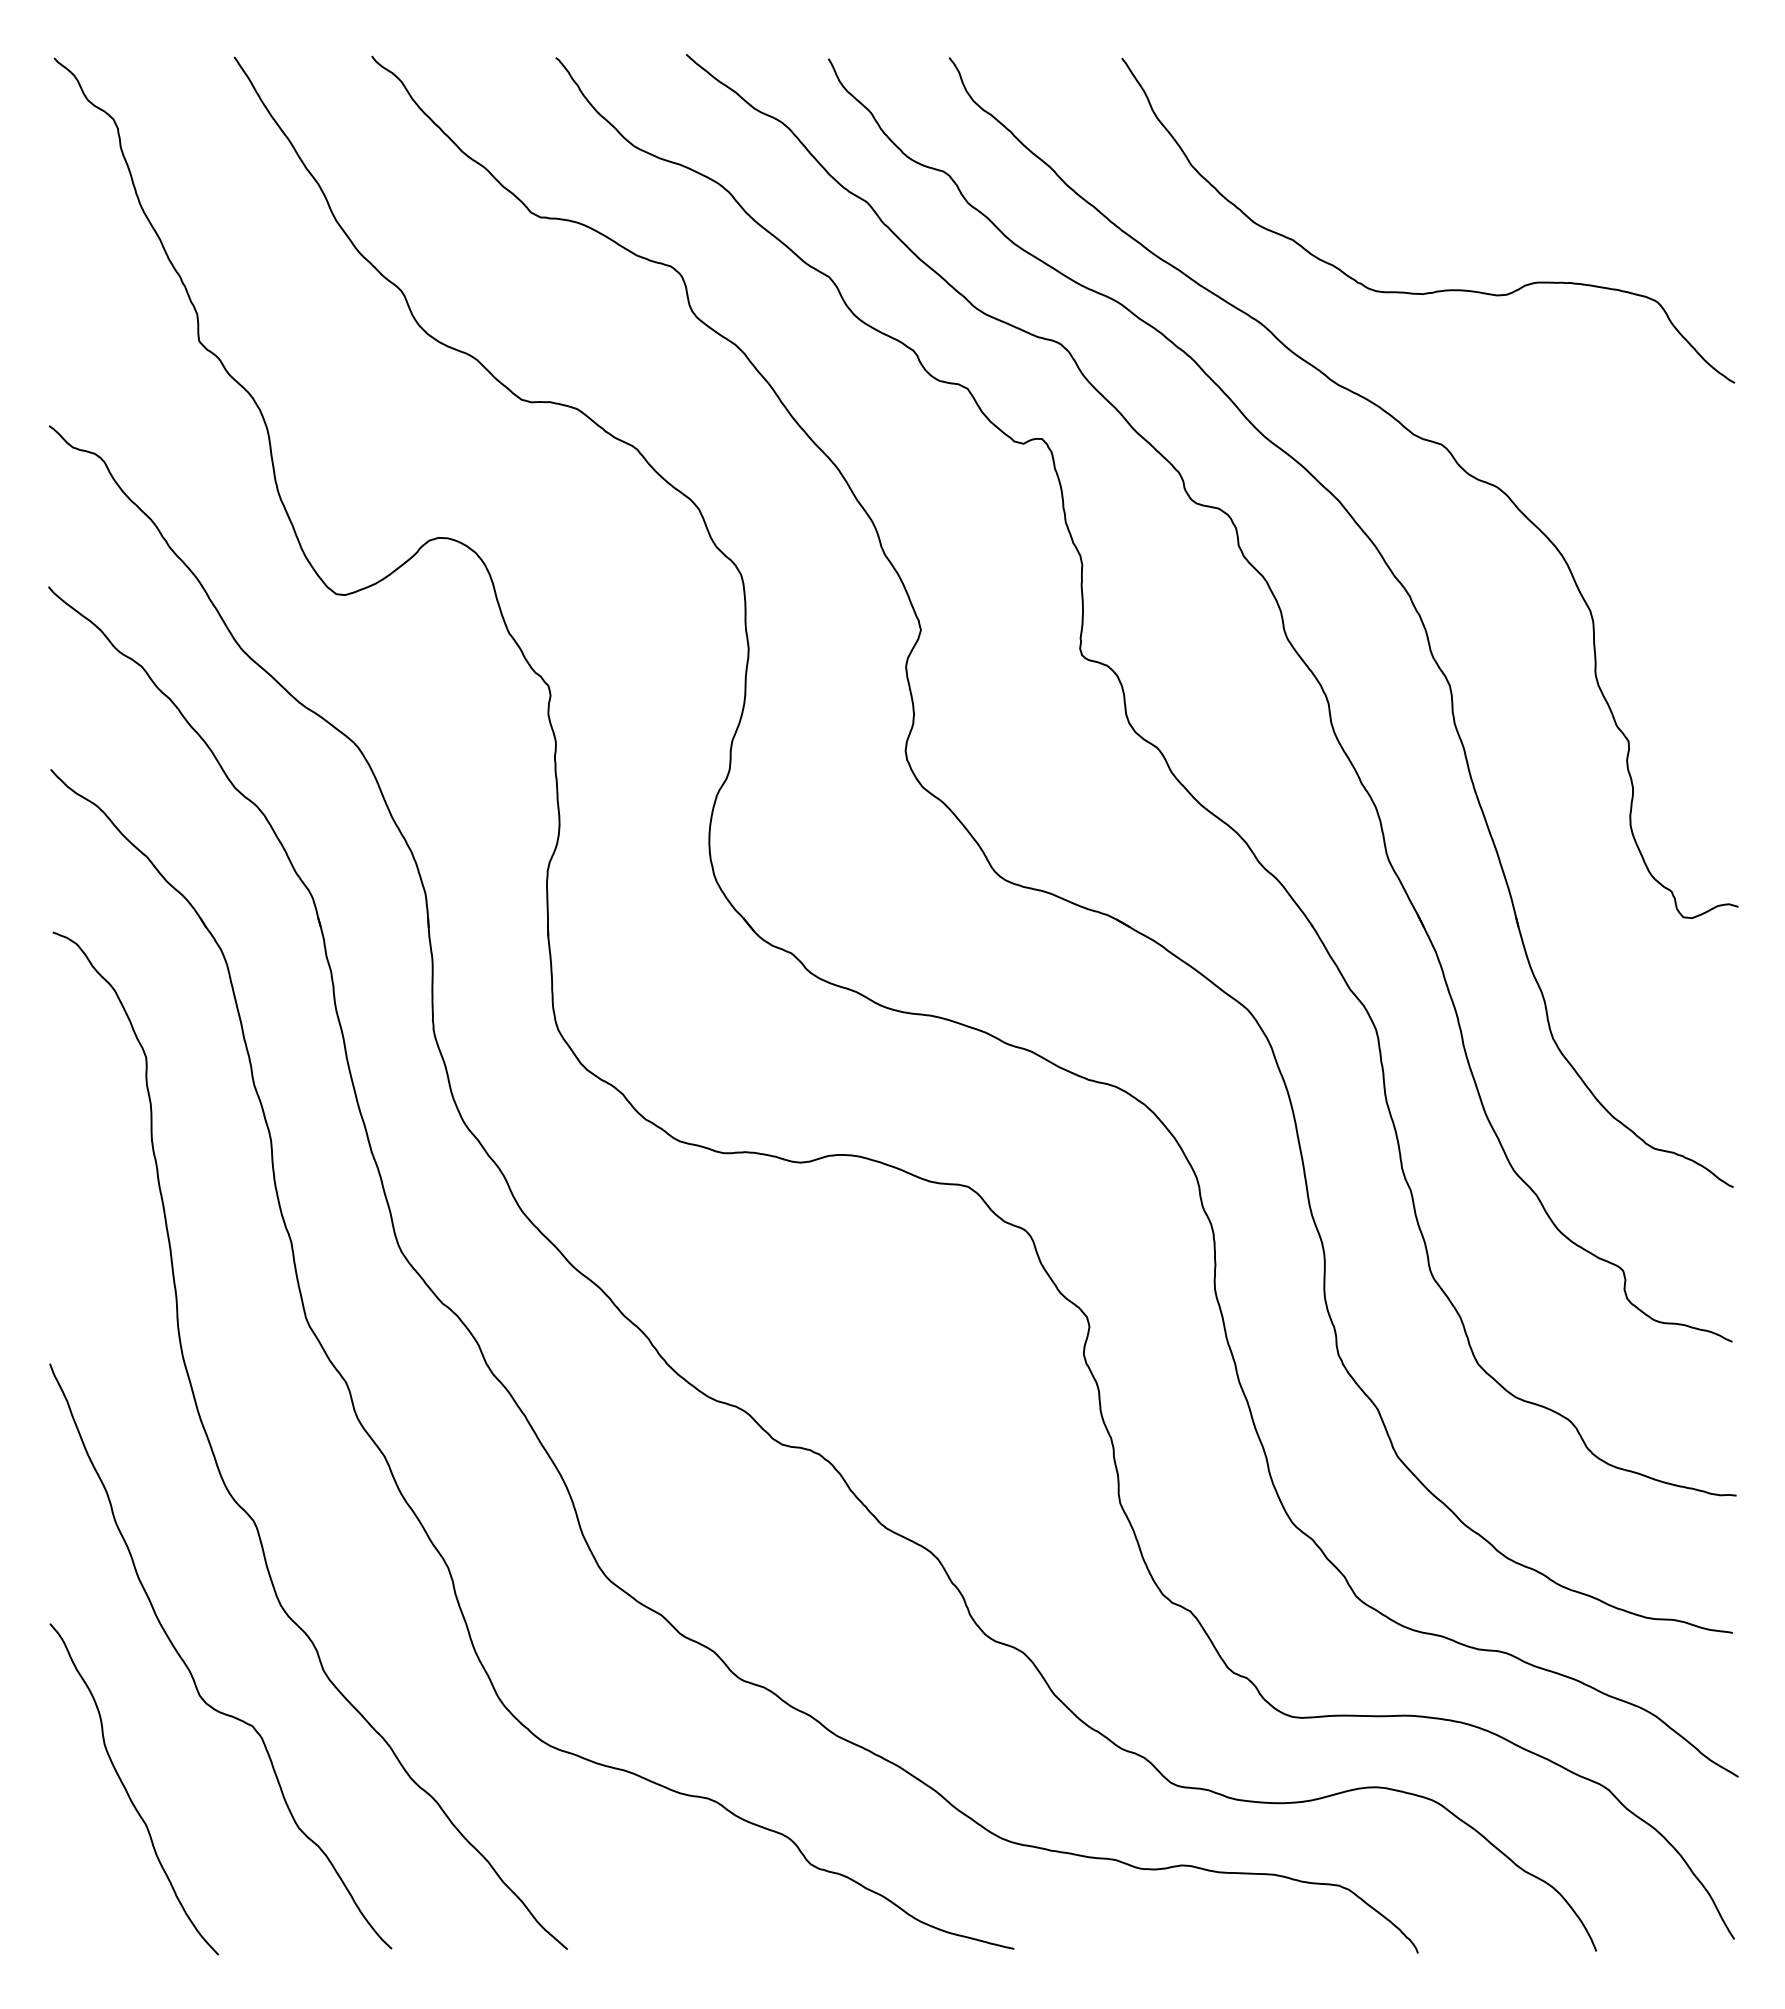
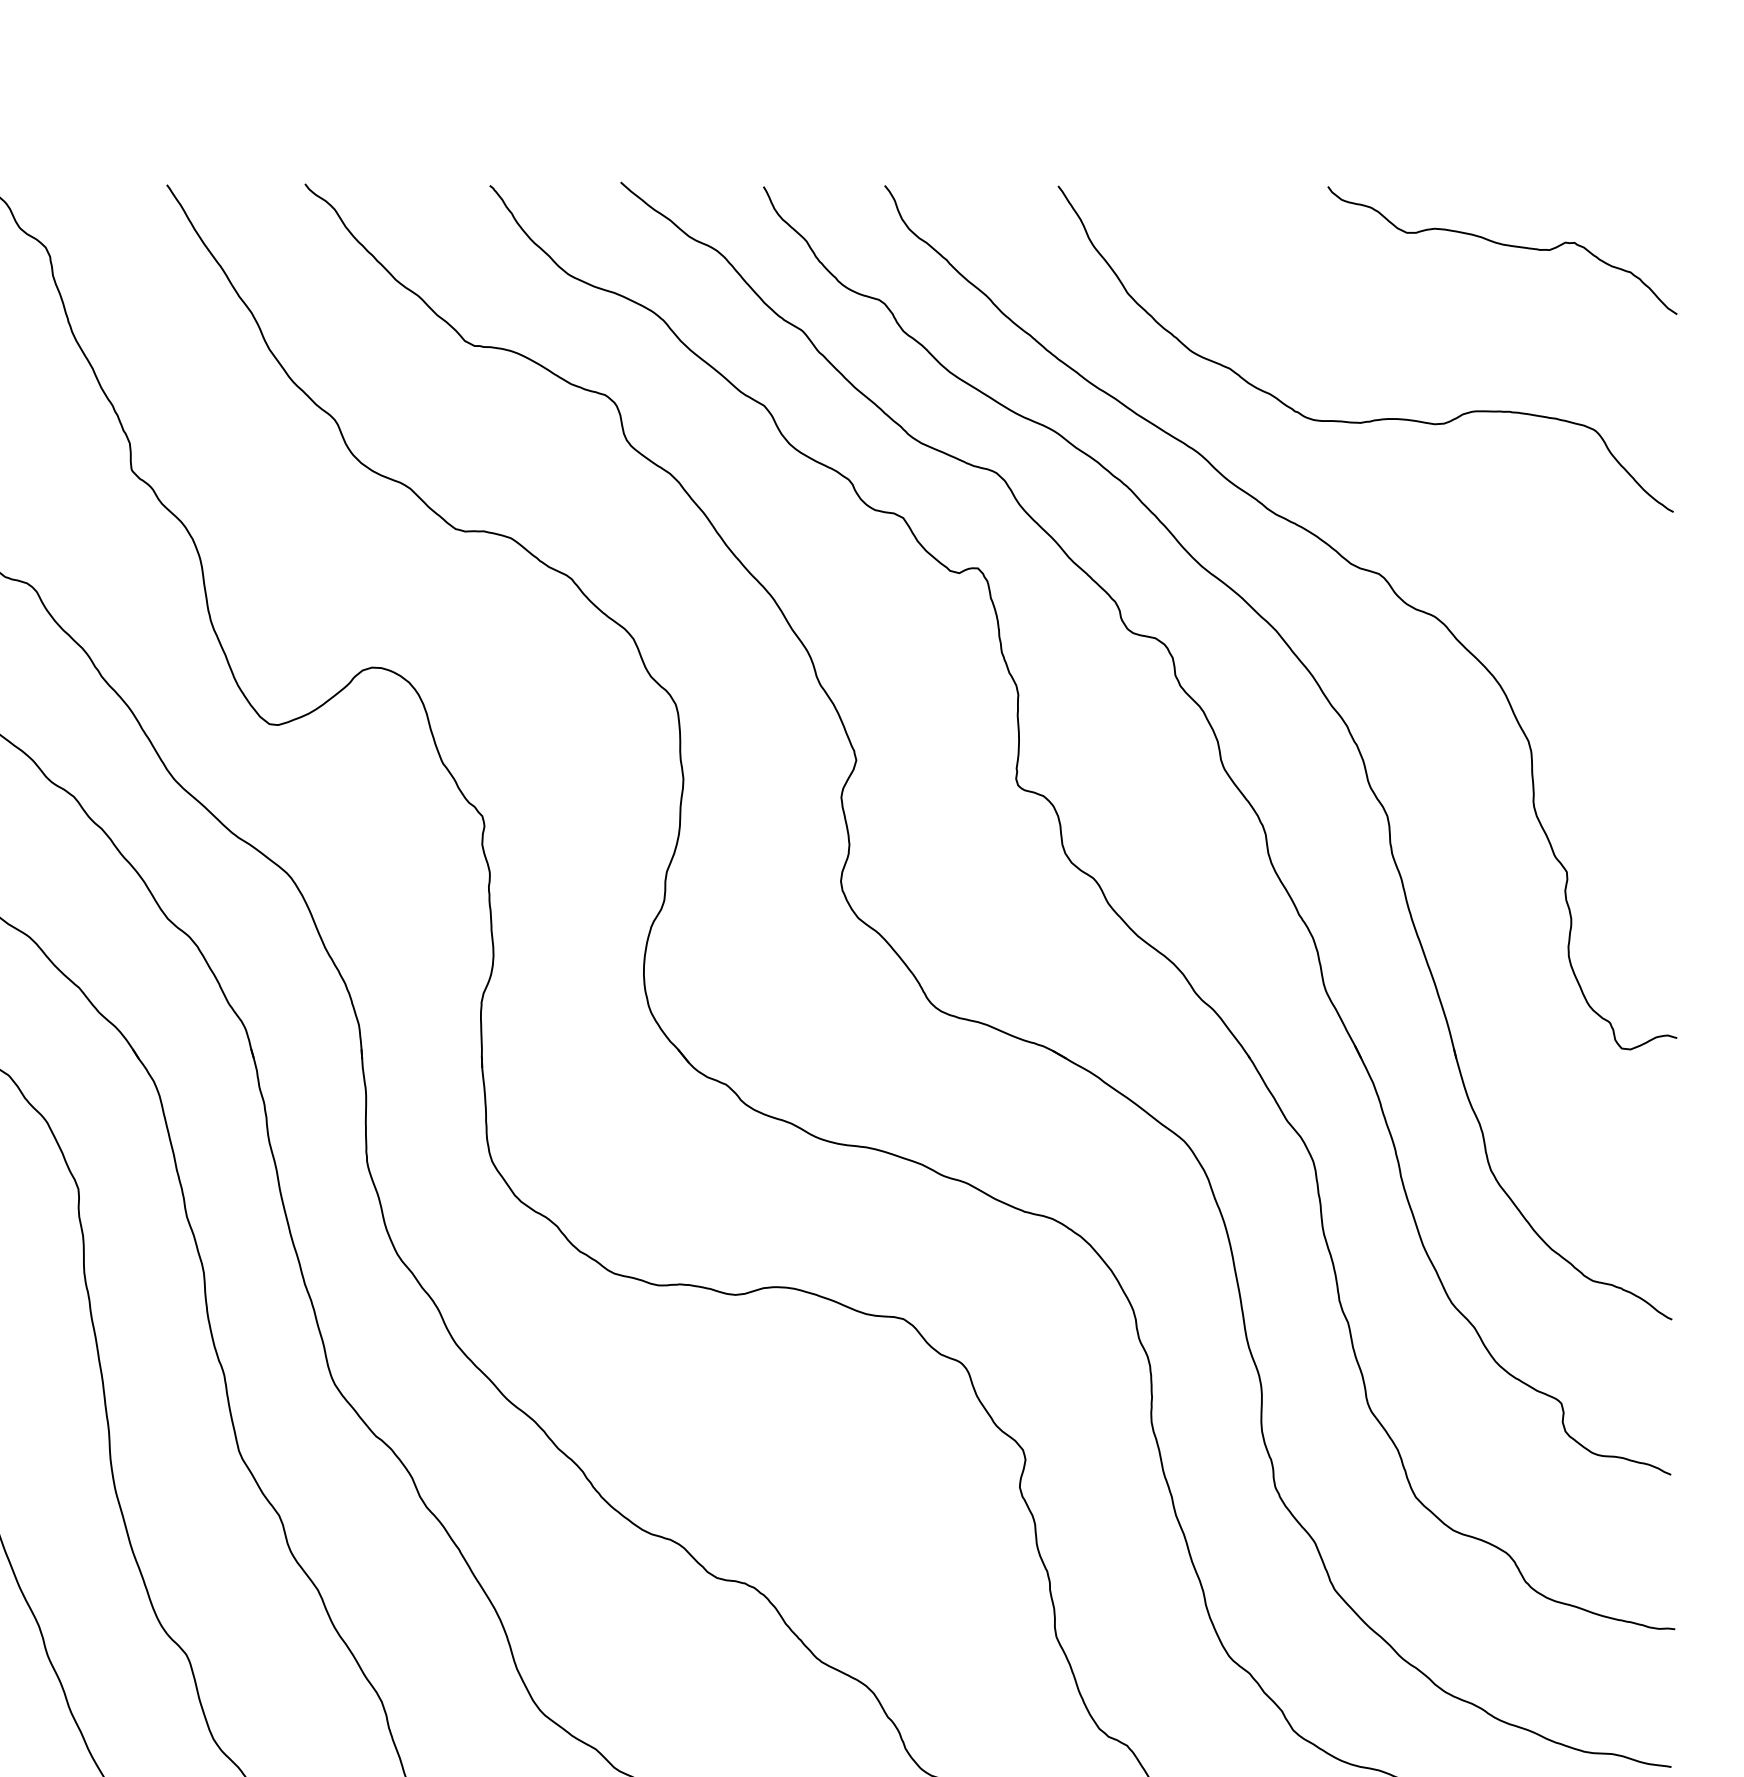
curve: (1564, 117) -> (1502, 245), added

